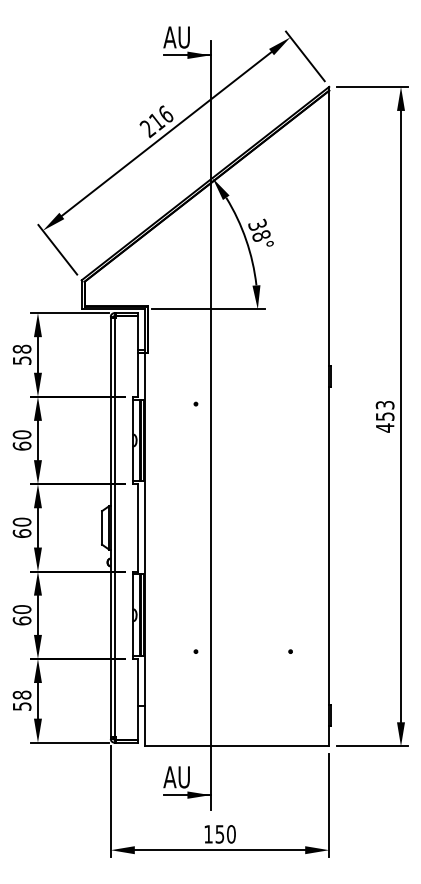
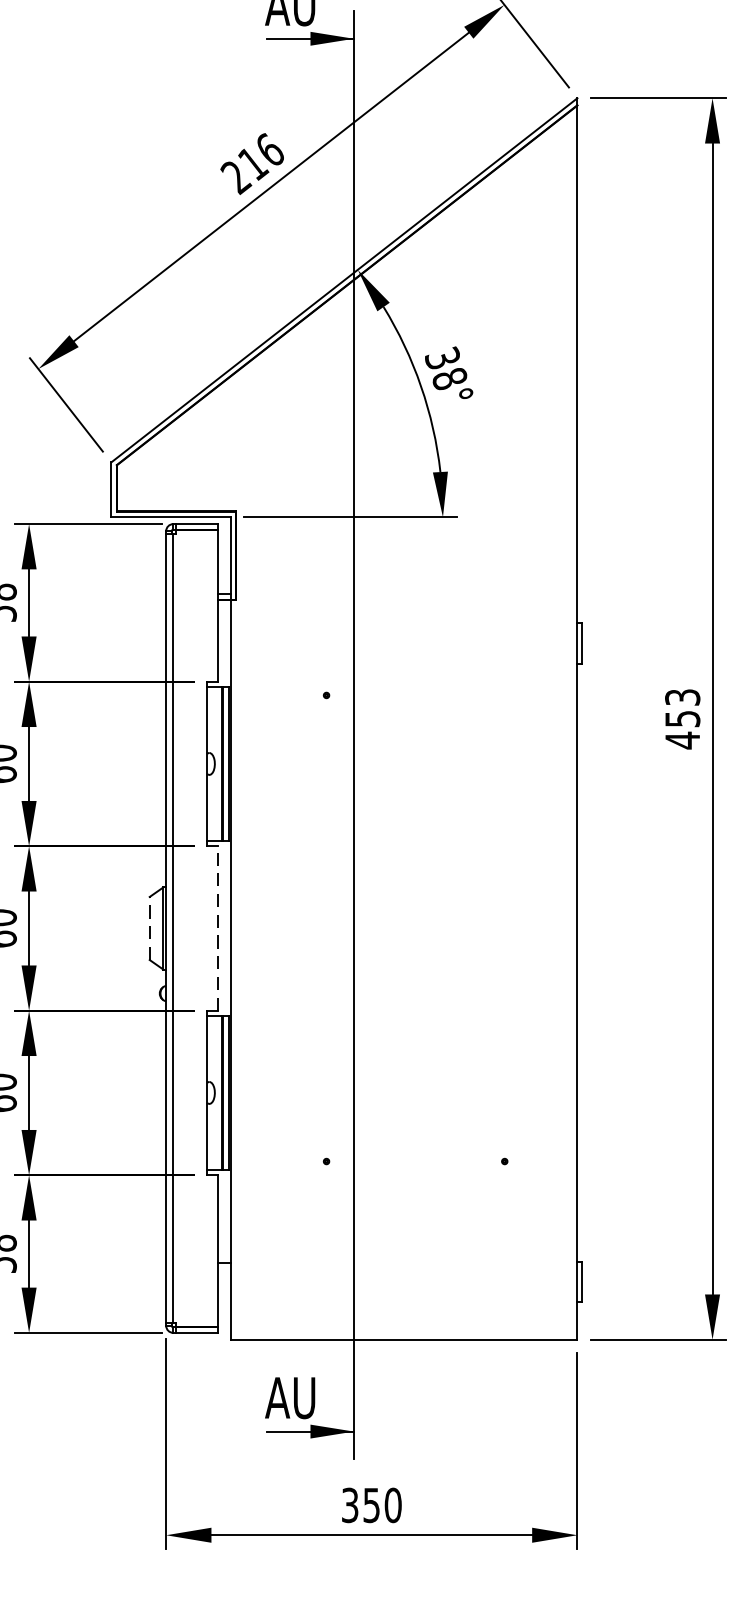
line: (102, 527) -> (150, 927), solid -> dashed
line: (138, 527) -> (218, 927), solid -> dashed
text: (208, 834) -> (350, 1505), 150 -> 350

